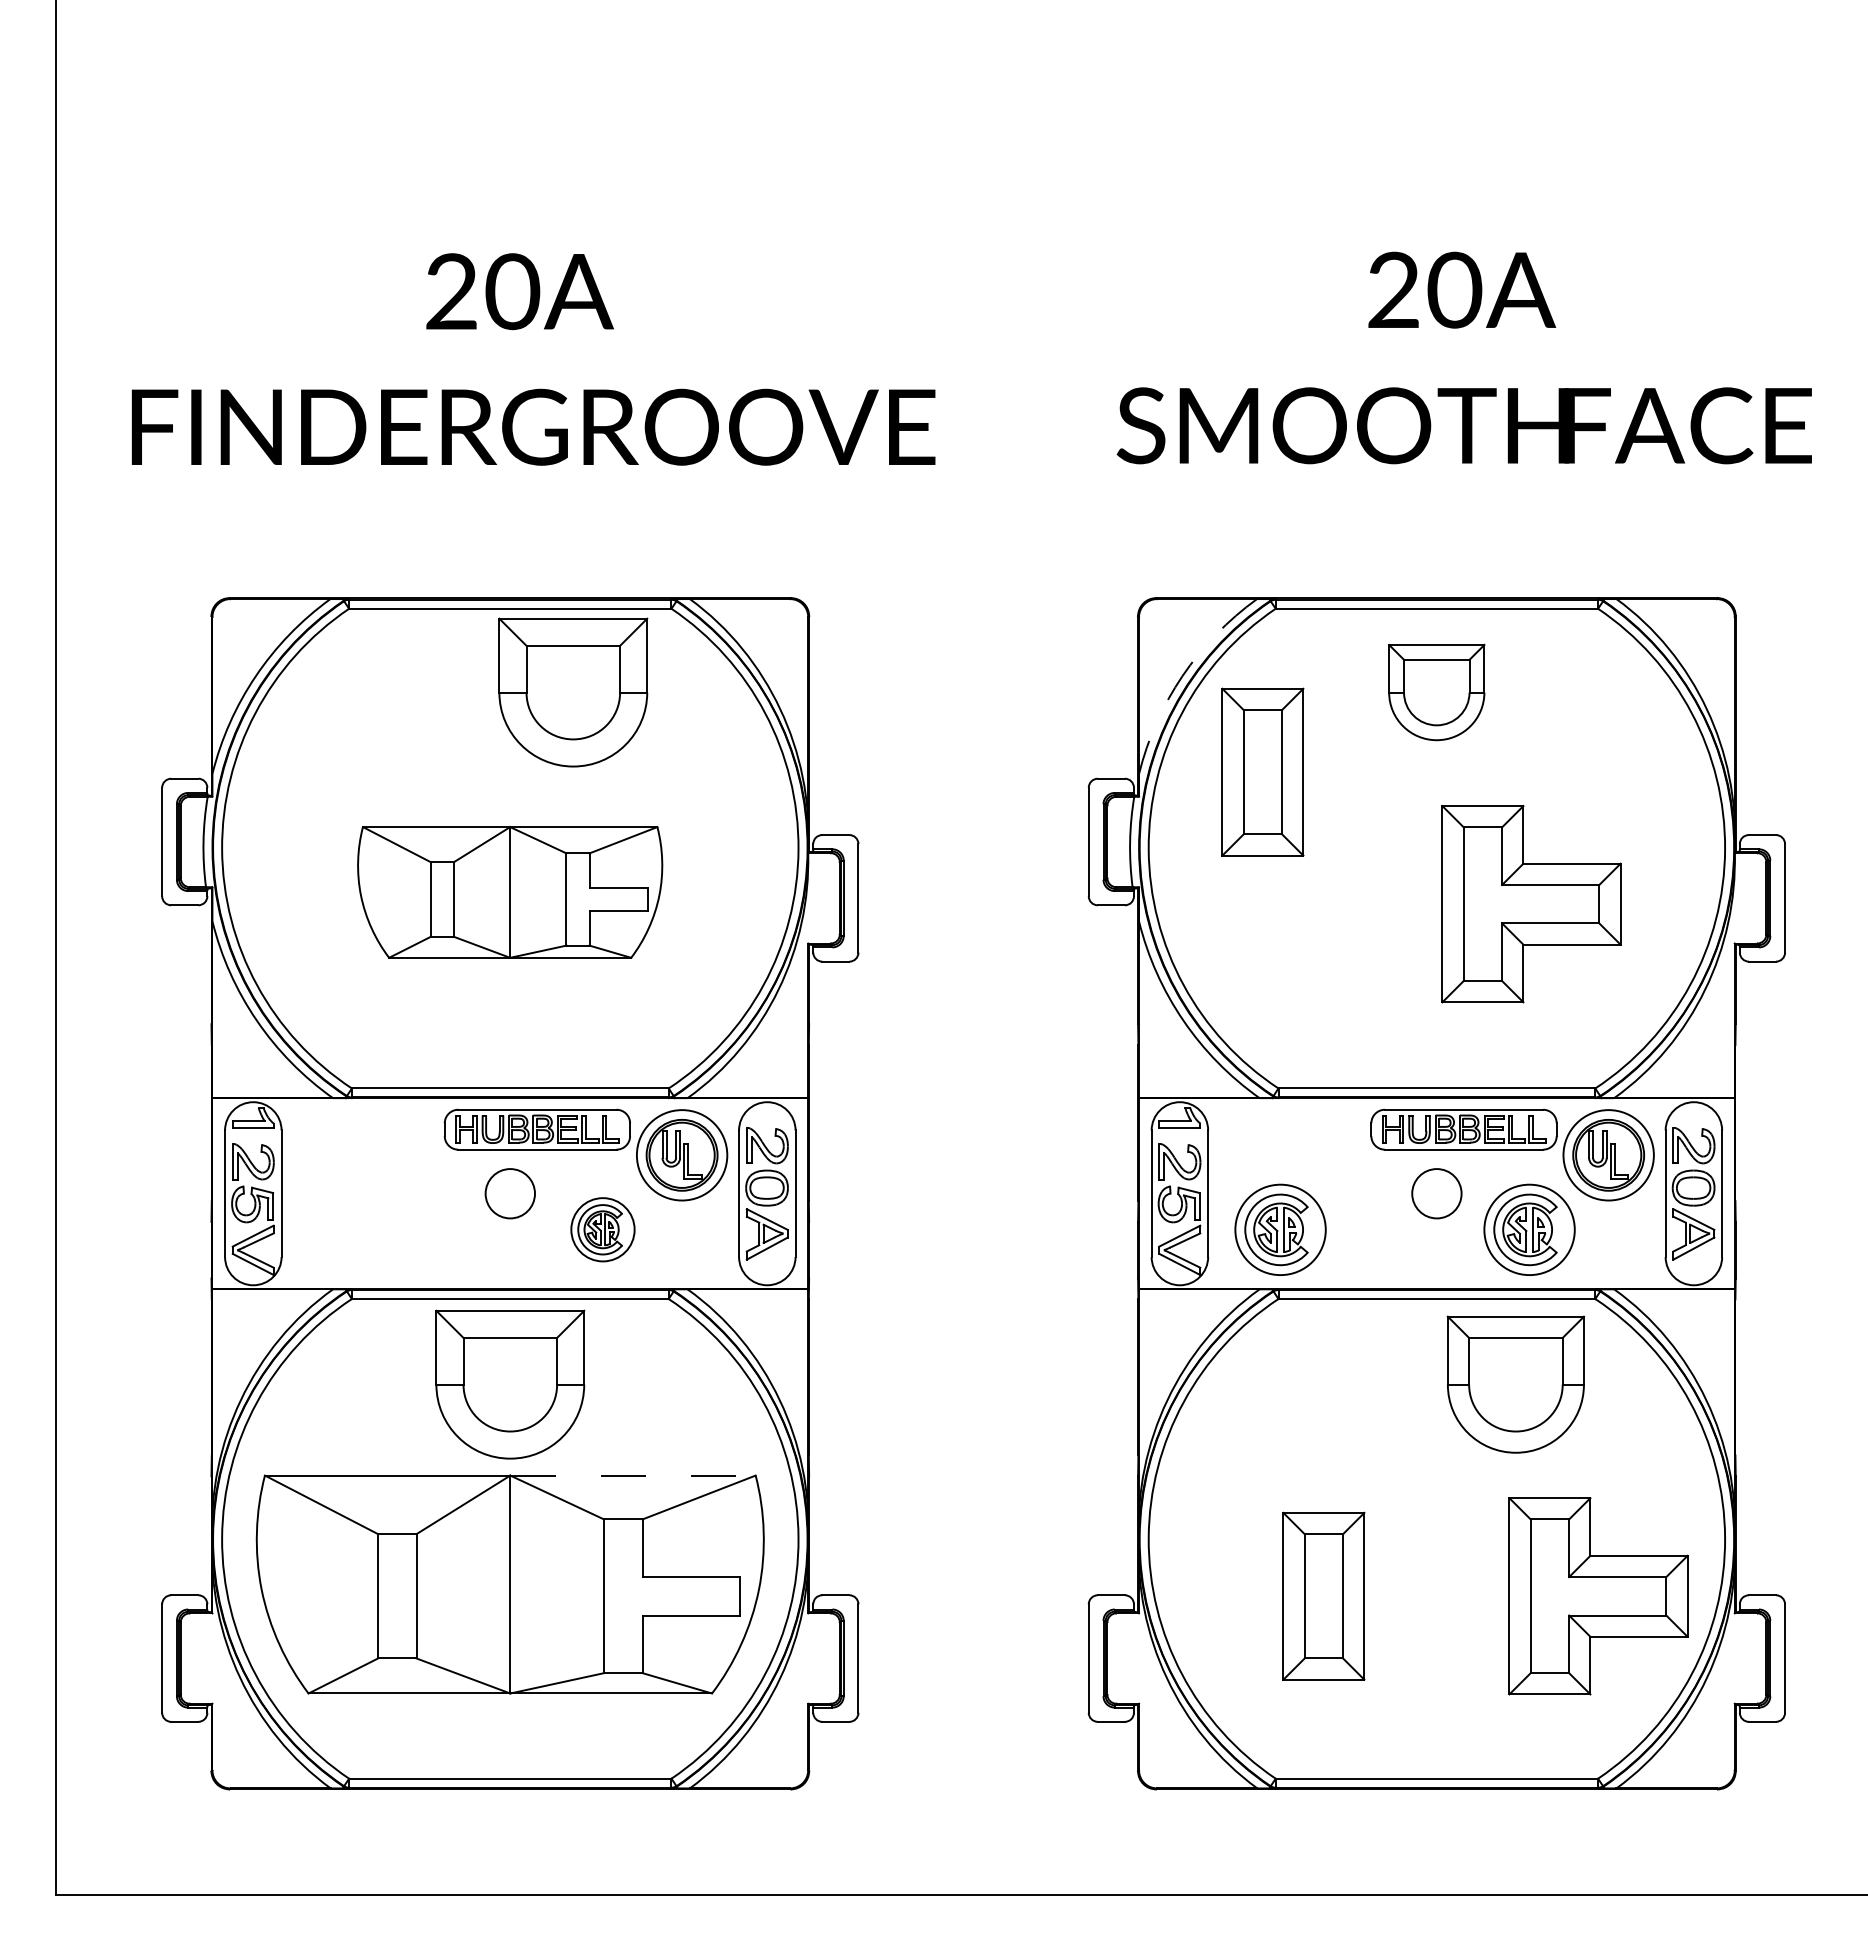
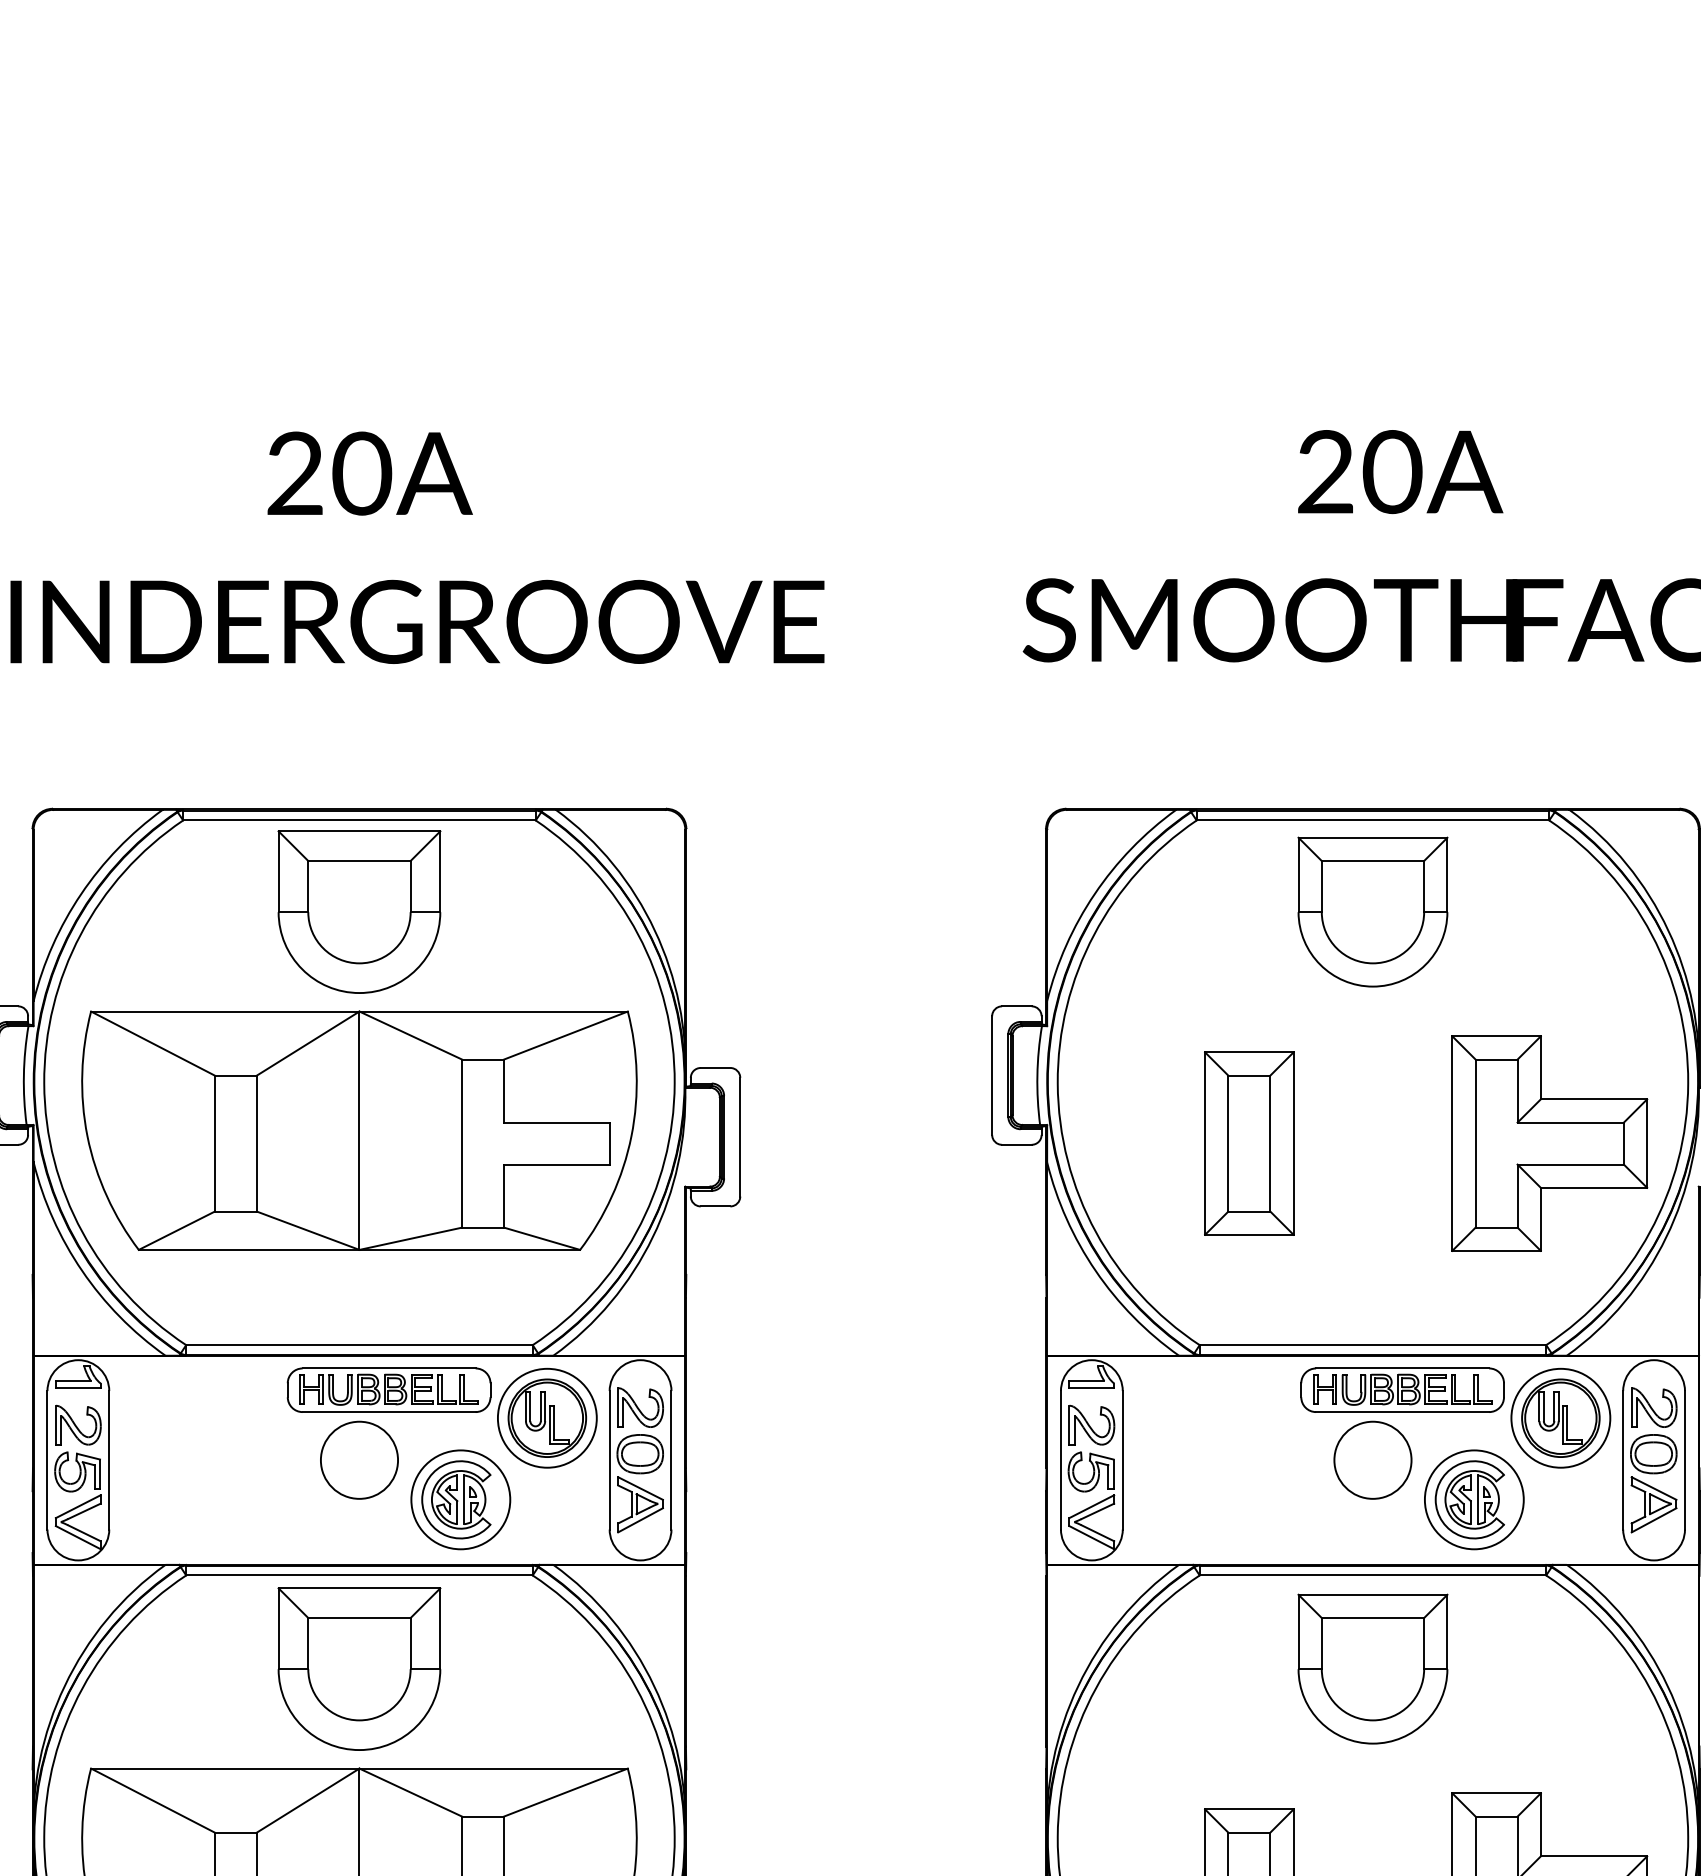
arc: (1182, 676) -> (1094, 894), dashed -> solid
part: (573, 692) -> (359, 912), moved
part: (1436, 692) -> (1372, 912), size x1.43
part: (1262, 771) -> (1248, 1142), moved
part: (509, 892) -> (358, 1130), size x1.67
part: (1531, 904) -> (1549, 1143), moved
circle: (510, 1193) -> (359, 1460), size x1.43
circle: (1436, 1193) -> (1372, 1460), size x1.43
part: (602, 1229) -> (460, 1499), size x1.43
part: (1280, 1229) -> (1201, 1499), removed
part: (1515, 1384) -> (1372, 1668), moved
line: (632, 1475) -> (493, 1768), dashed -> solid

